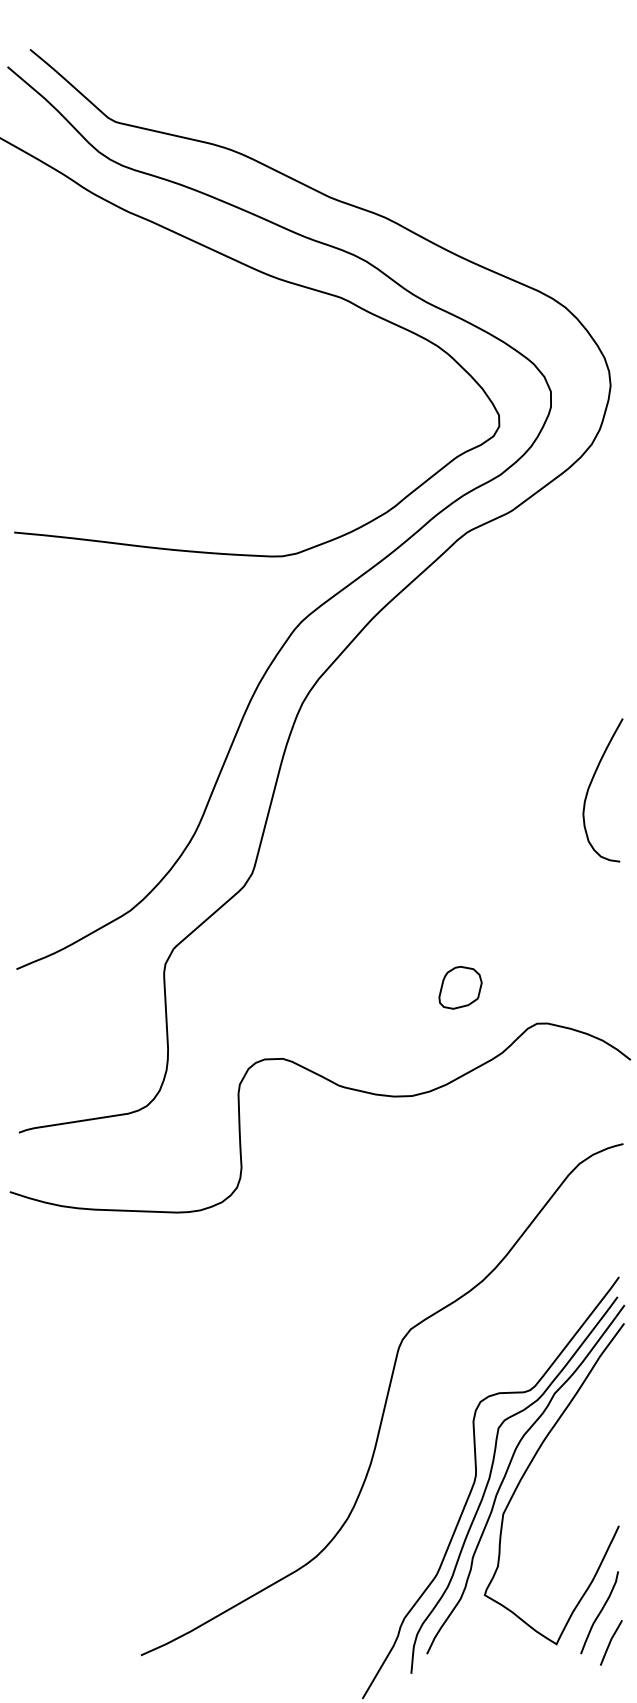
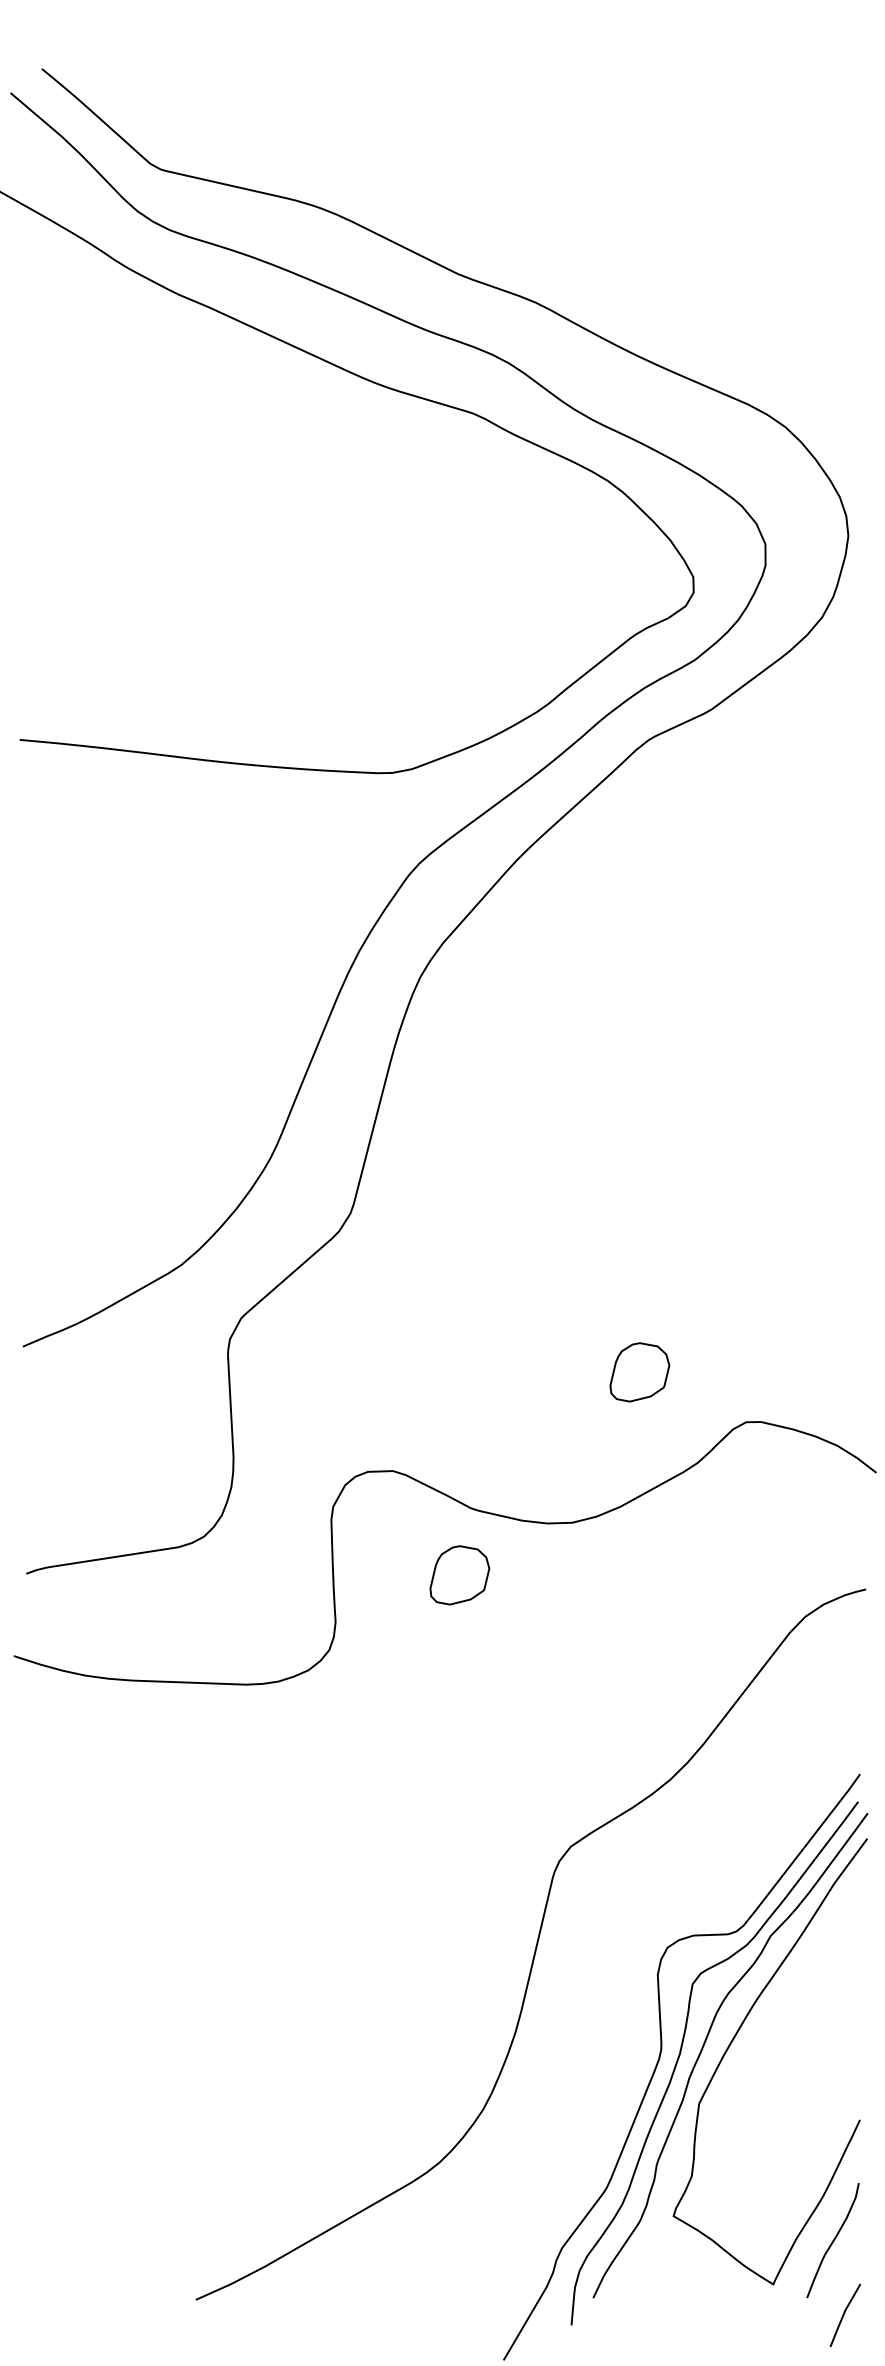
curve: (591, 784) -> (821, 1089), removed
part: (330, 1134) -> (459, 1575), added
line: (610, 1642) -> (844, 2315), moved

